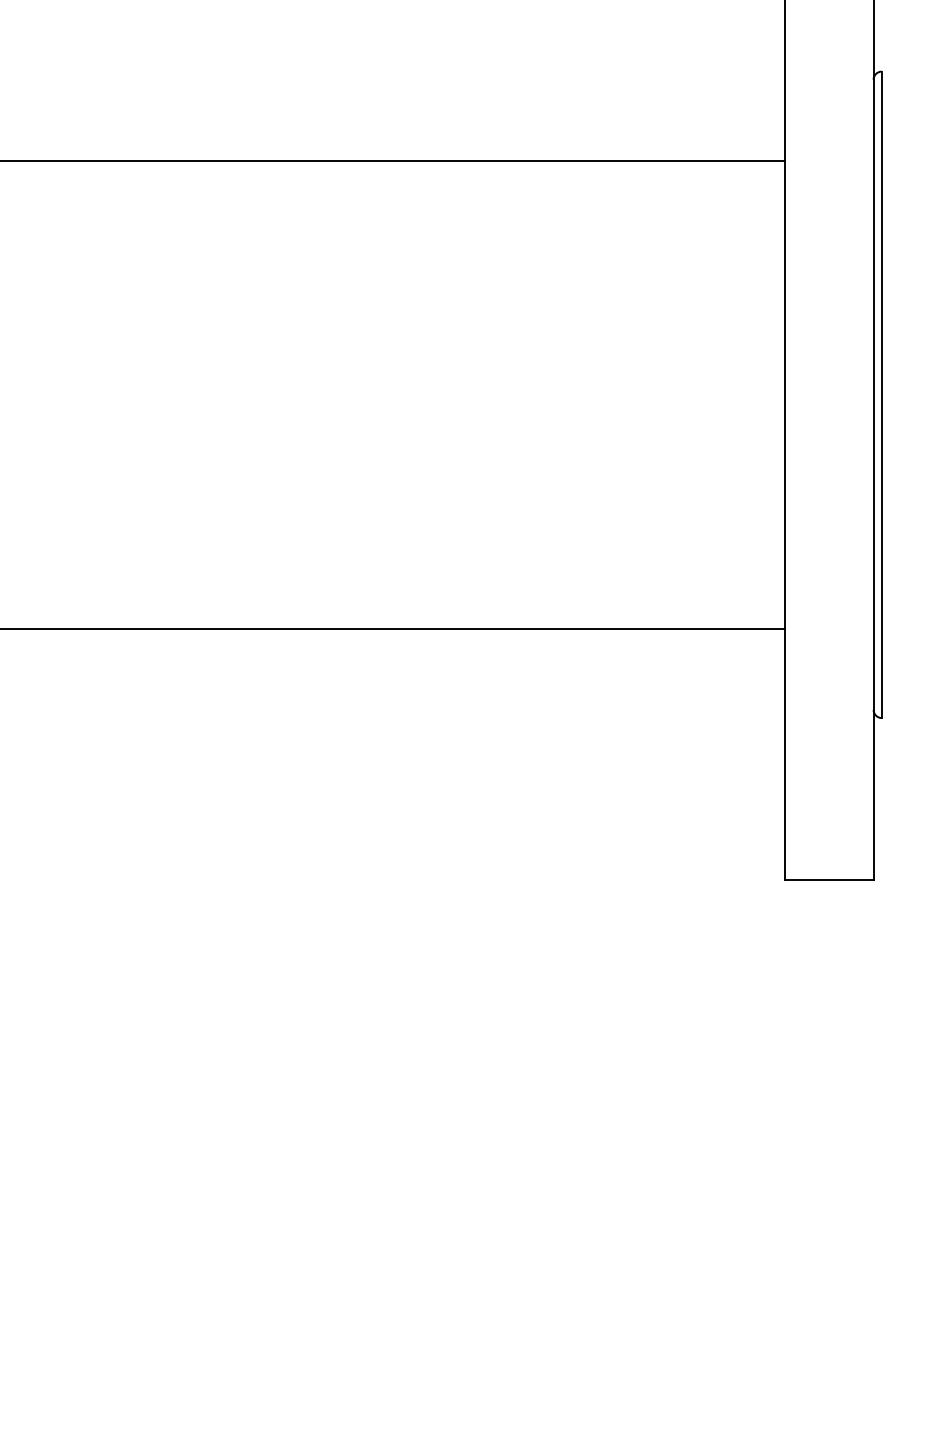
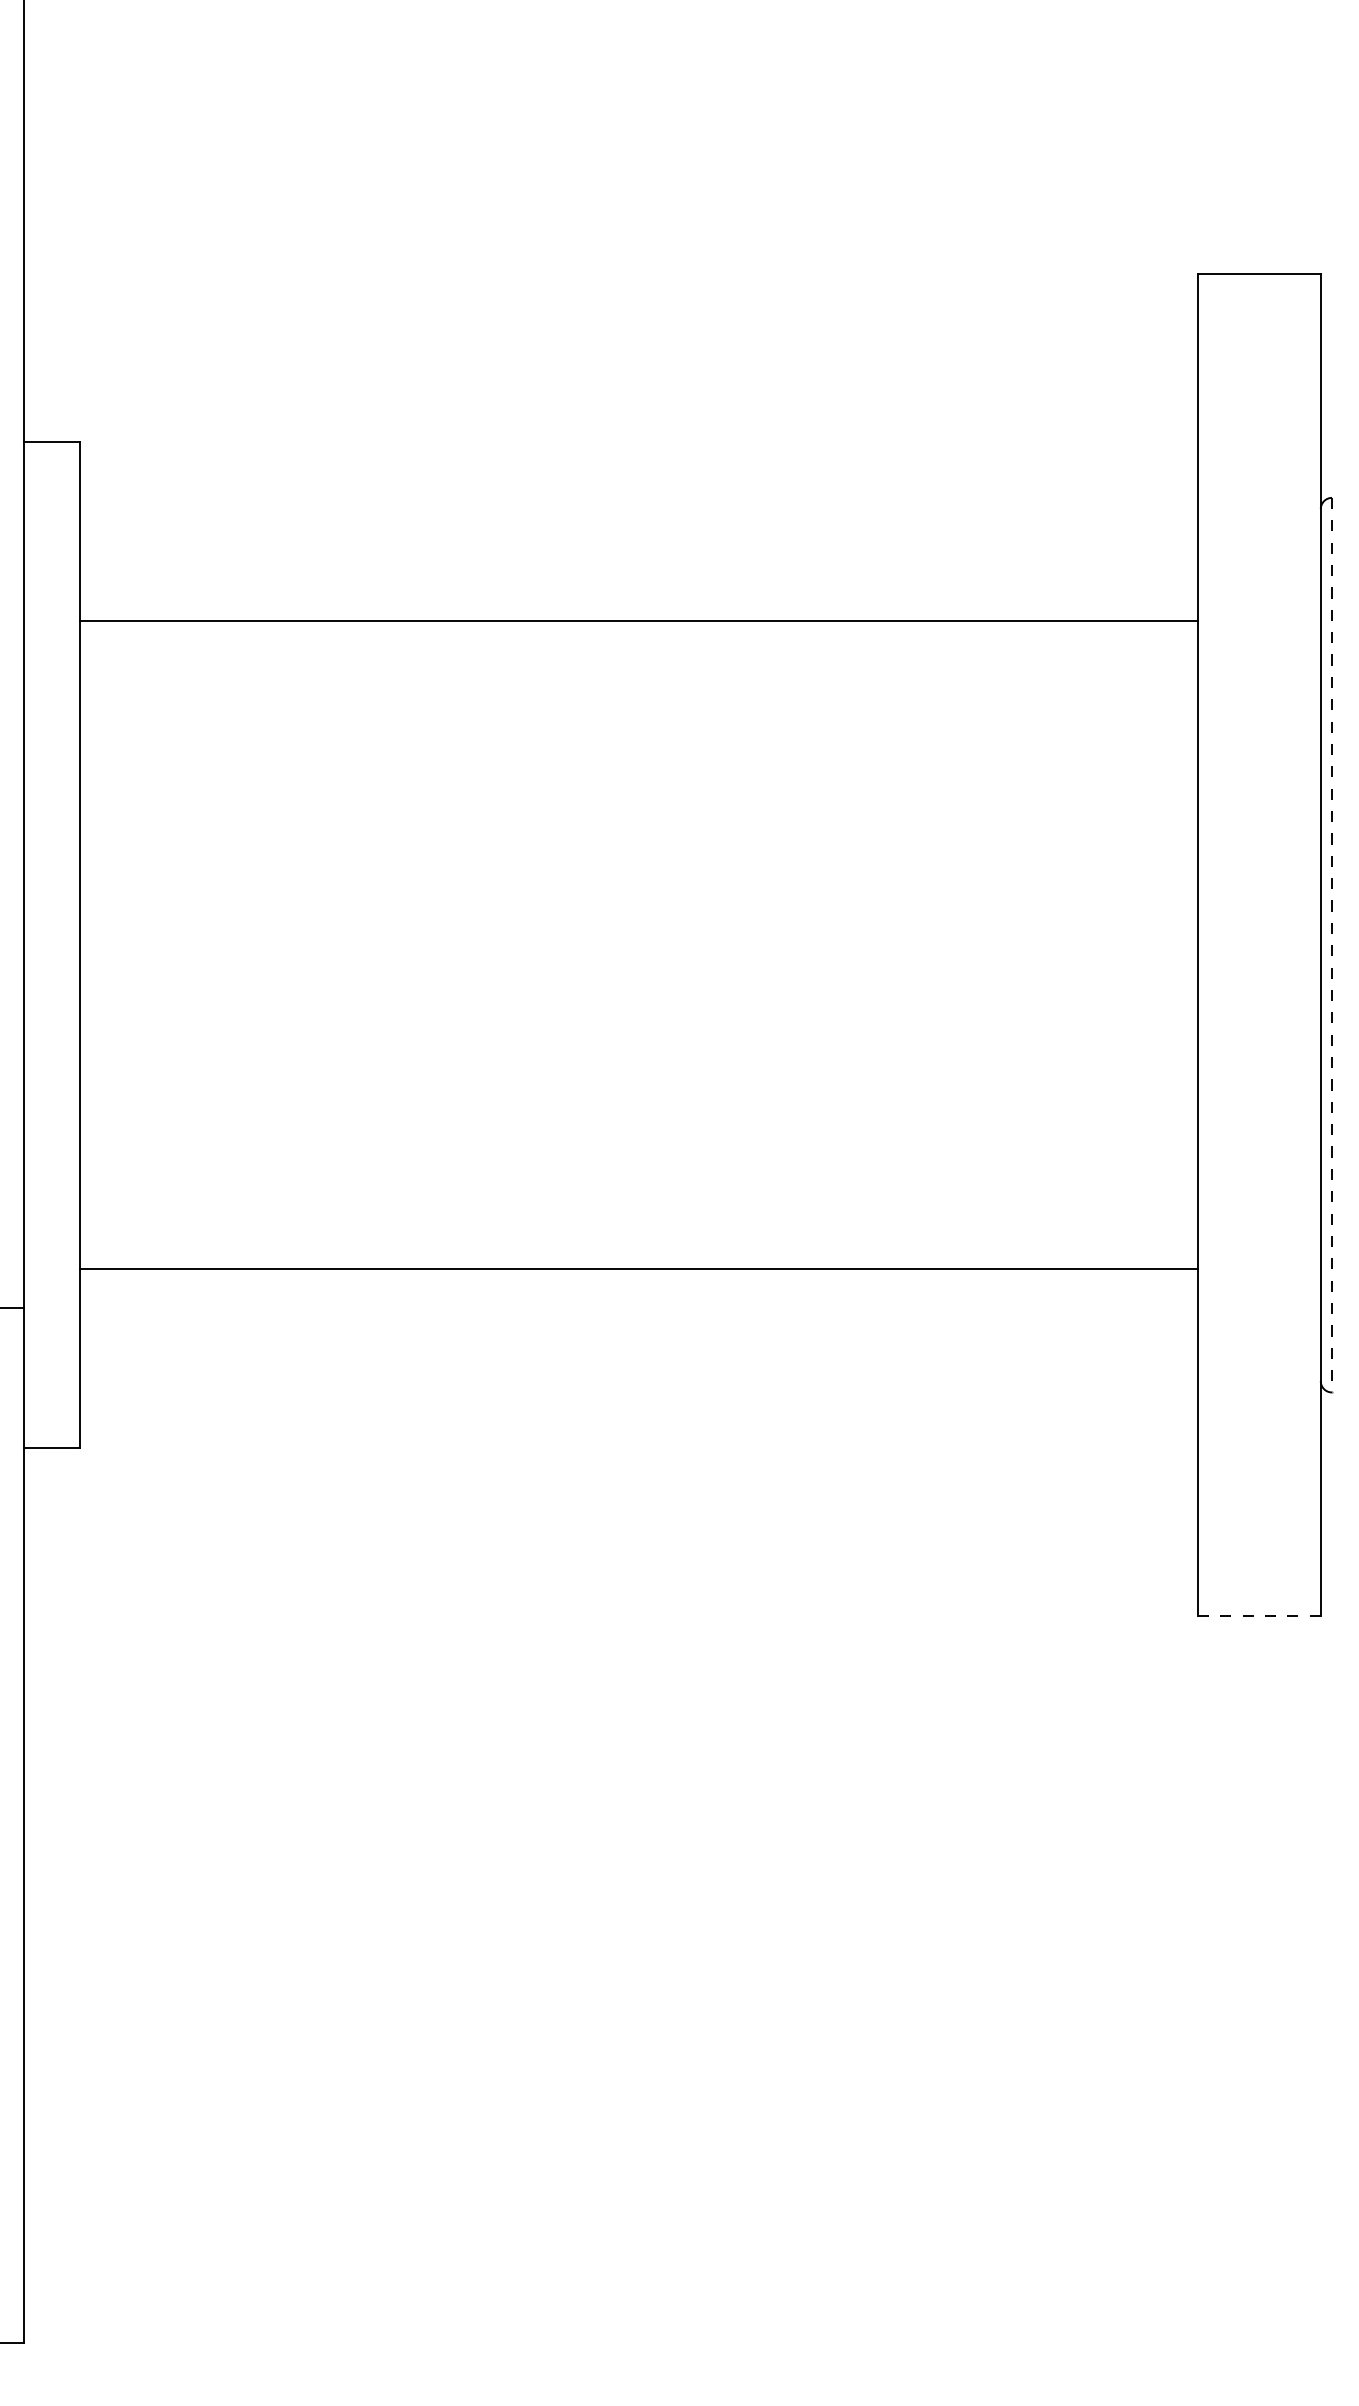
line: (881, 395) -> (1331, 945), solid -> dashed
line: (829, 879) -> (1259, 1616), solid -> dashed

